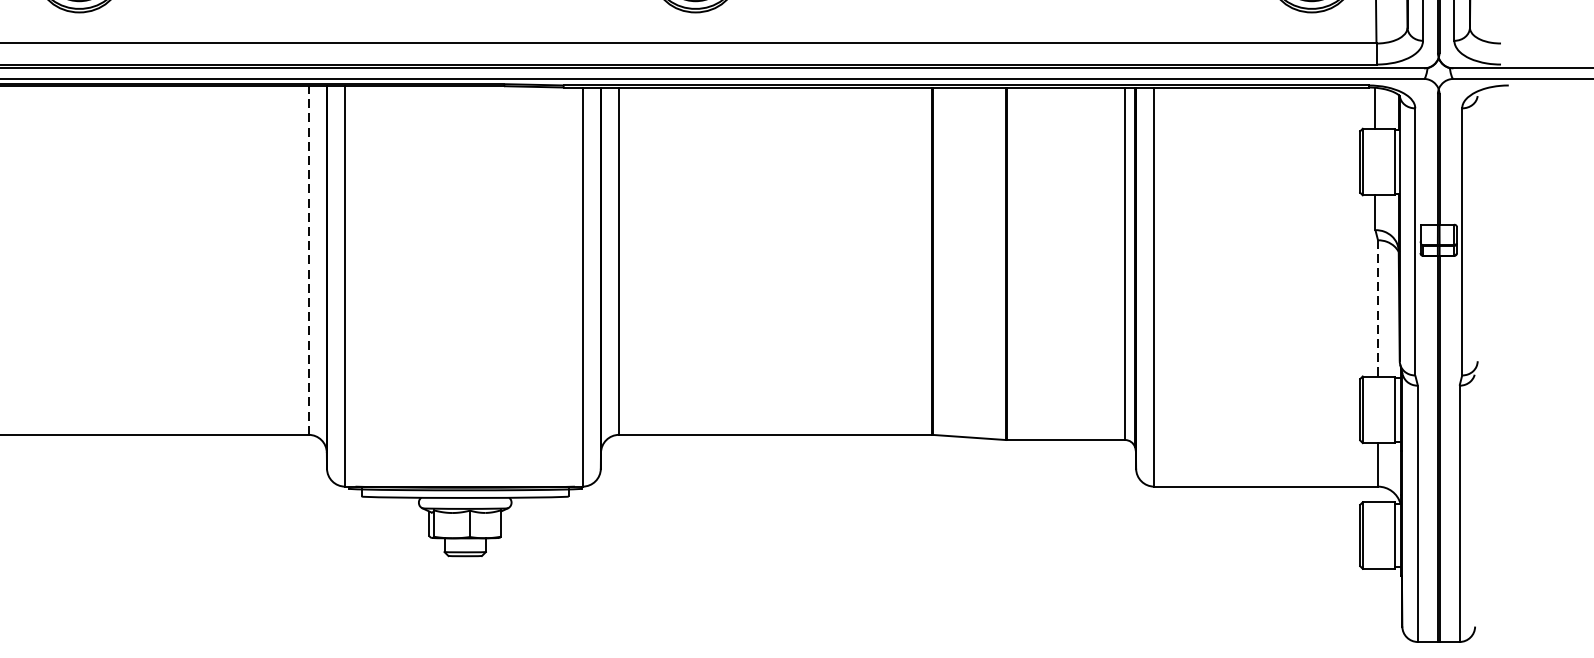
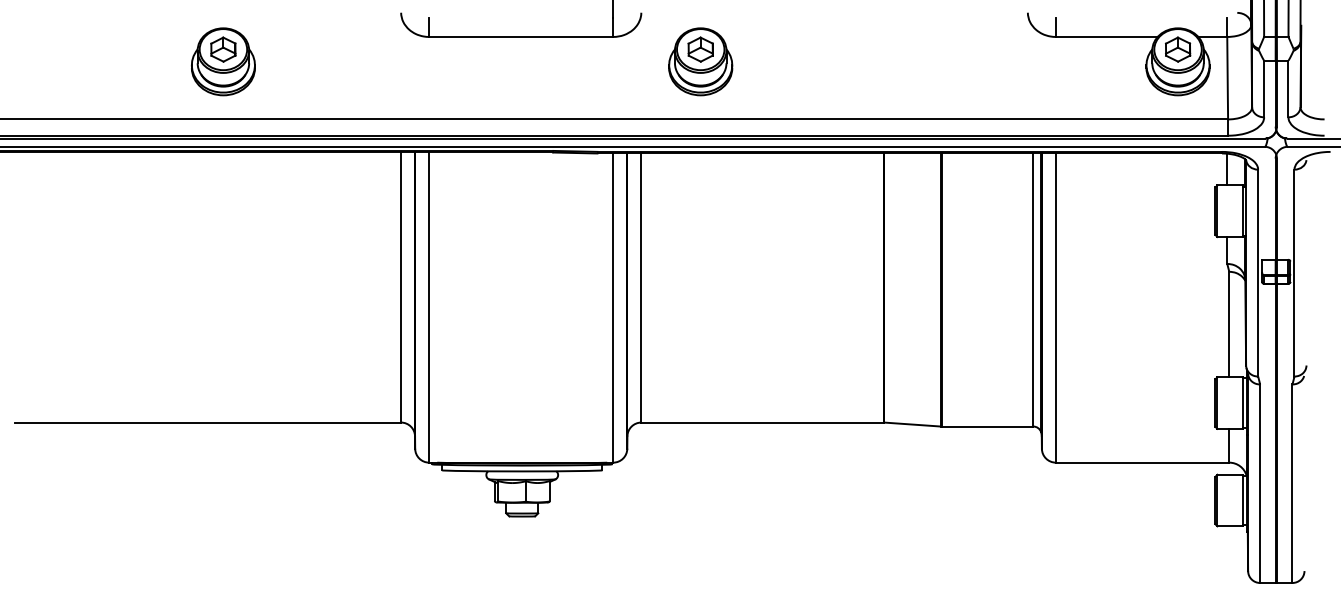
line: (309, 260) -> (401, 287), dashed -> solid
line: (1378, 308) -> (1229, 324), dashed -> solid

